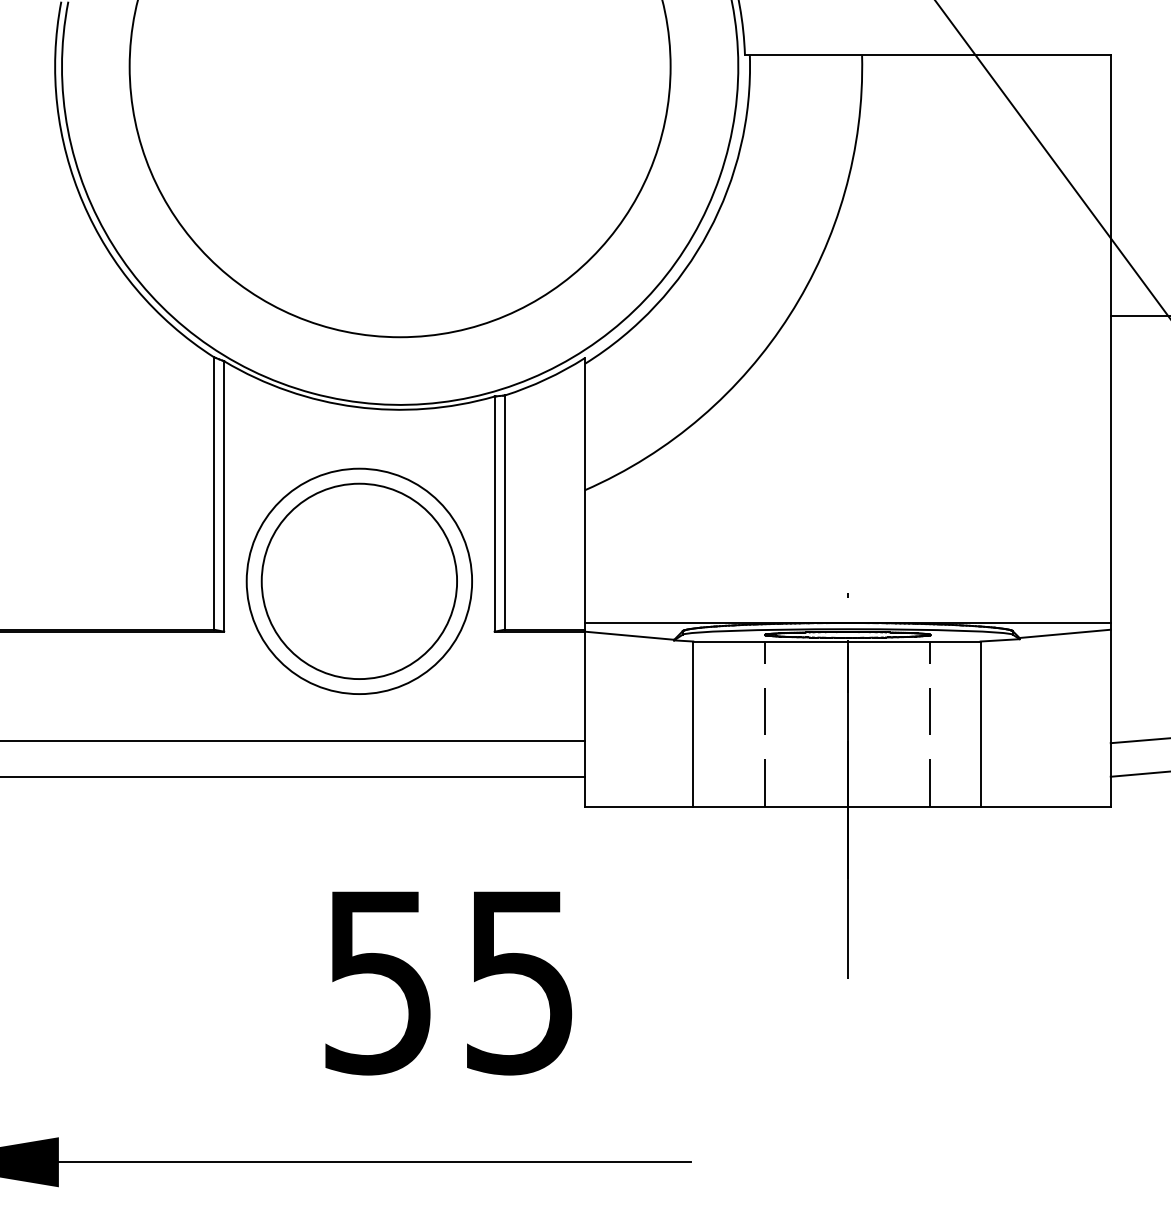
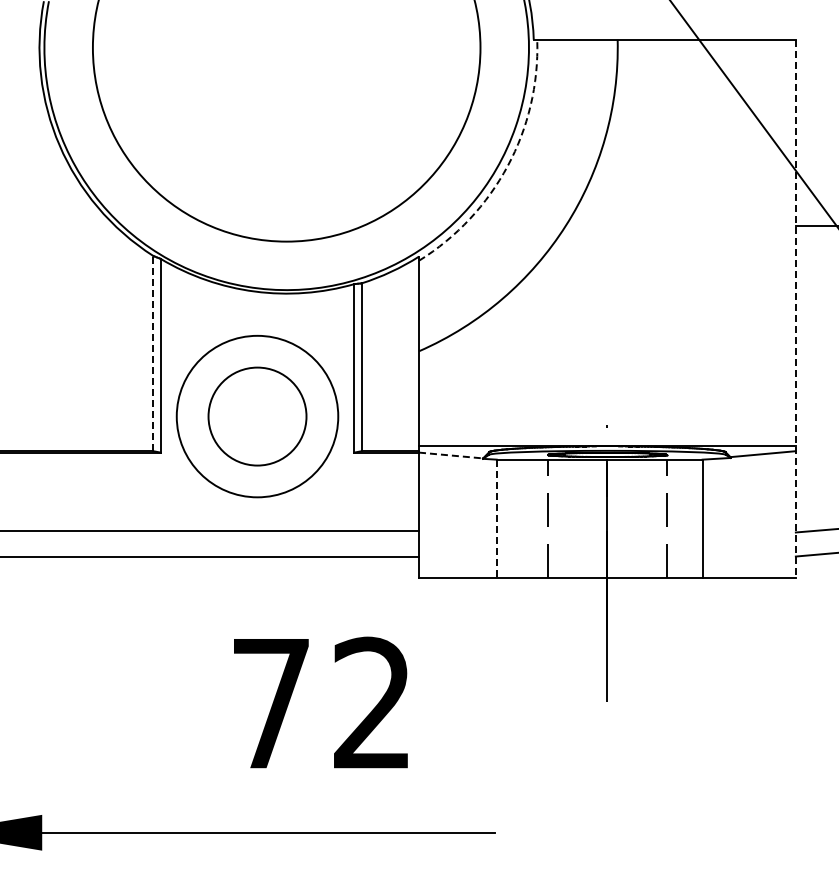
arc: (708, 232) -> (507, 166), solid -> dashed
line: (1110, 431) -> (795, 309), solid -> dashed
line: (214, 493) -> (153, 353), solid -> dashed
circle: (359, 581) -> (257, 416), size x0.7
line: (630, 635) -> (451, 455), solid -> dashed
line: (692, 725) -> (496, 519), solid -> dashed
text: (448, 981) -> (321, 703), 55 -> 72

